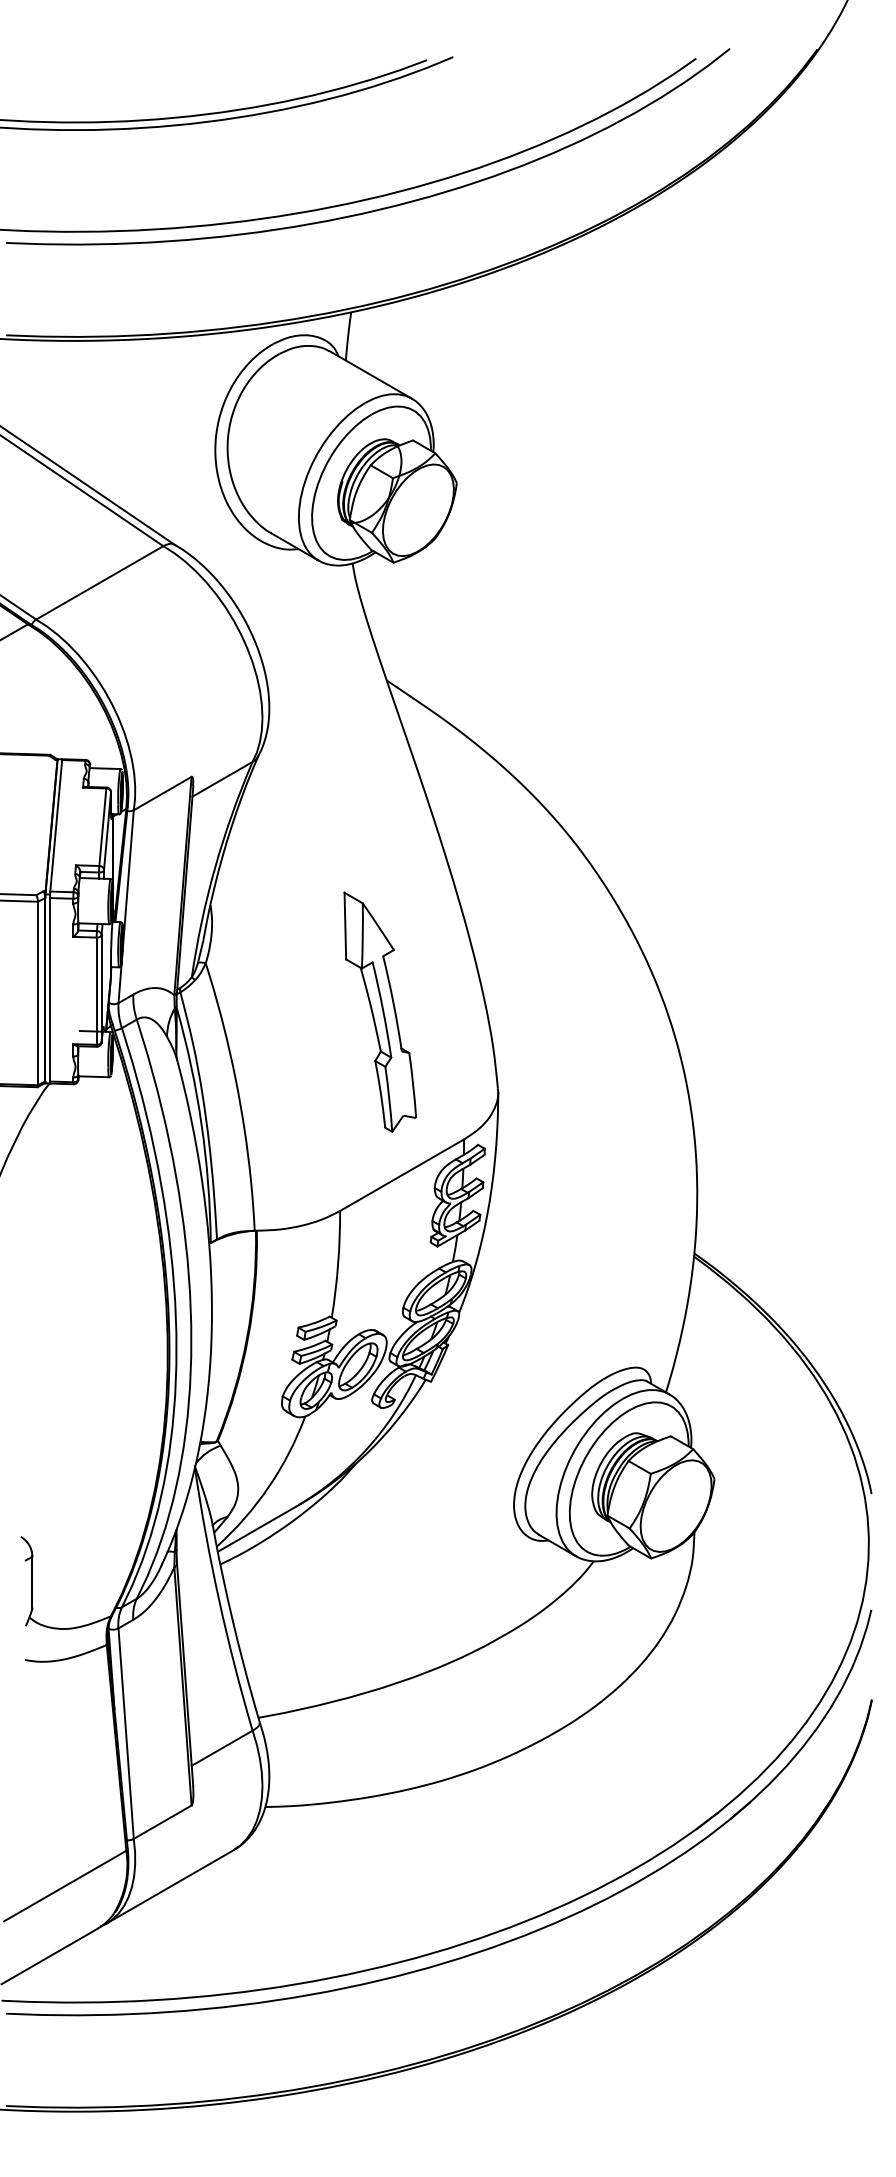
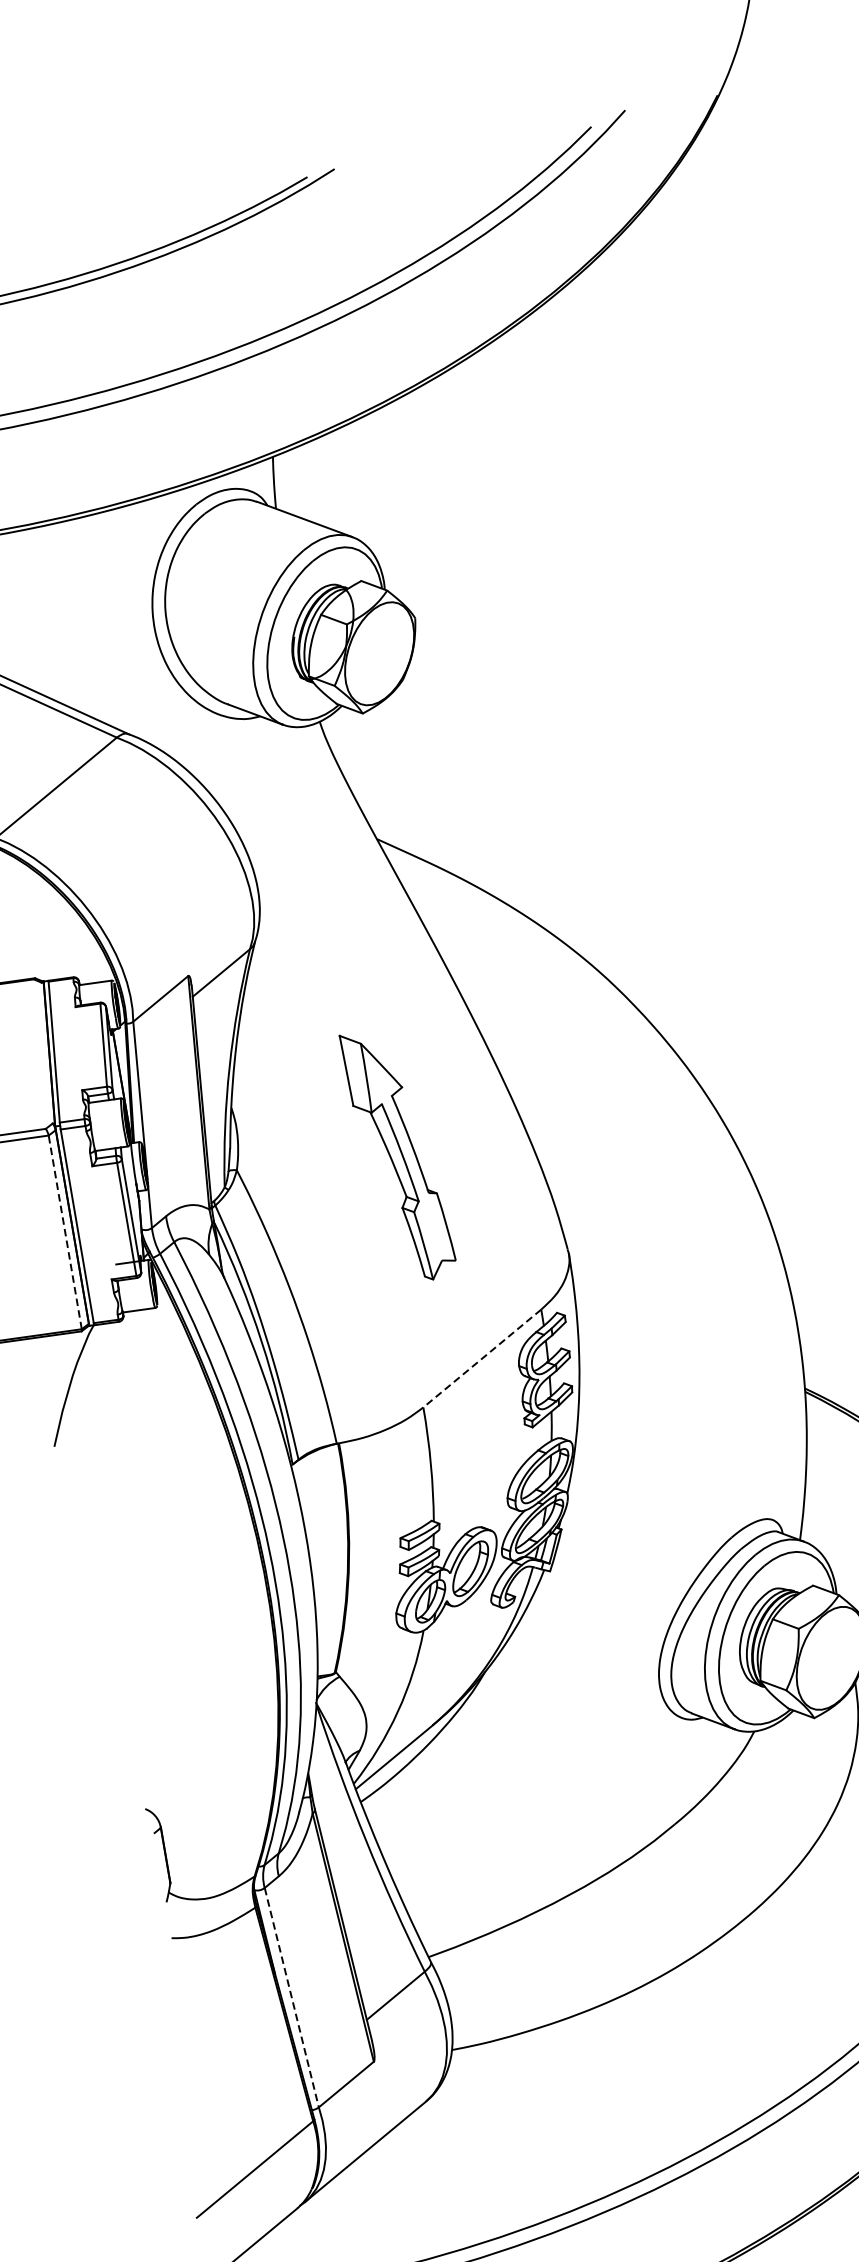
line: (38, 993) -> (65, 1232), solid -> dashed
part: (379, 1011) -> (397, 1154), moved
line: (402, 1175) -> (482, 1358), solid -> dashed
line: (126, 1733) -> (292, 1997), solid -> dashed

